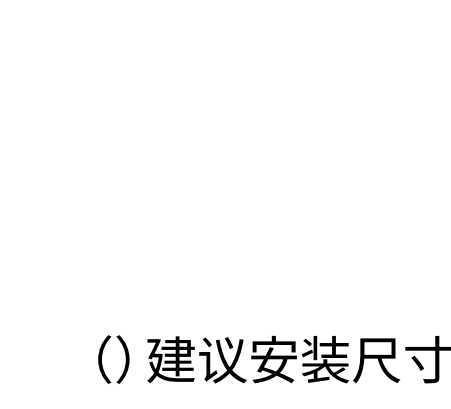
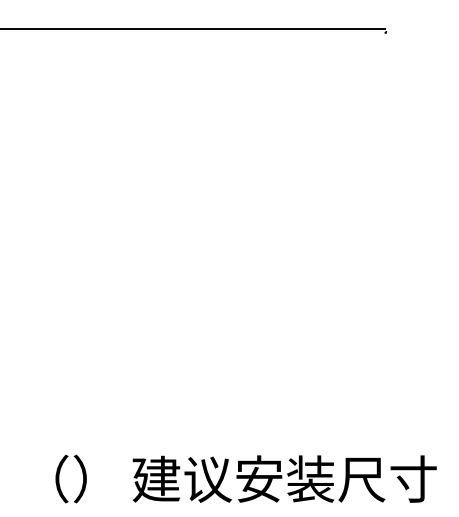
text: (113, 359) -> (70, 478), moved

